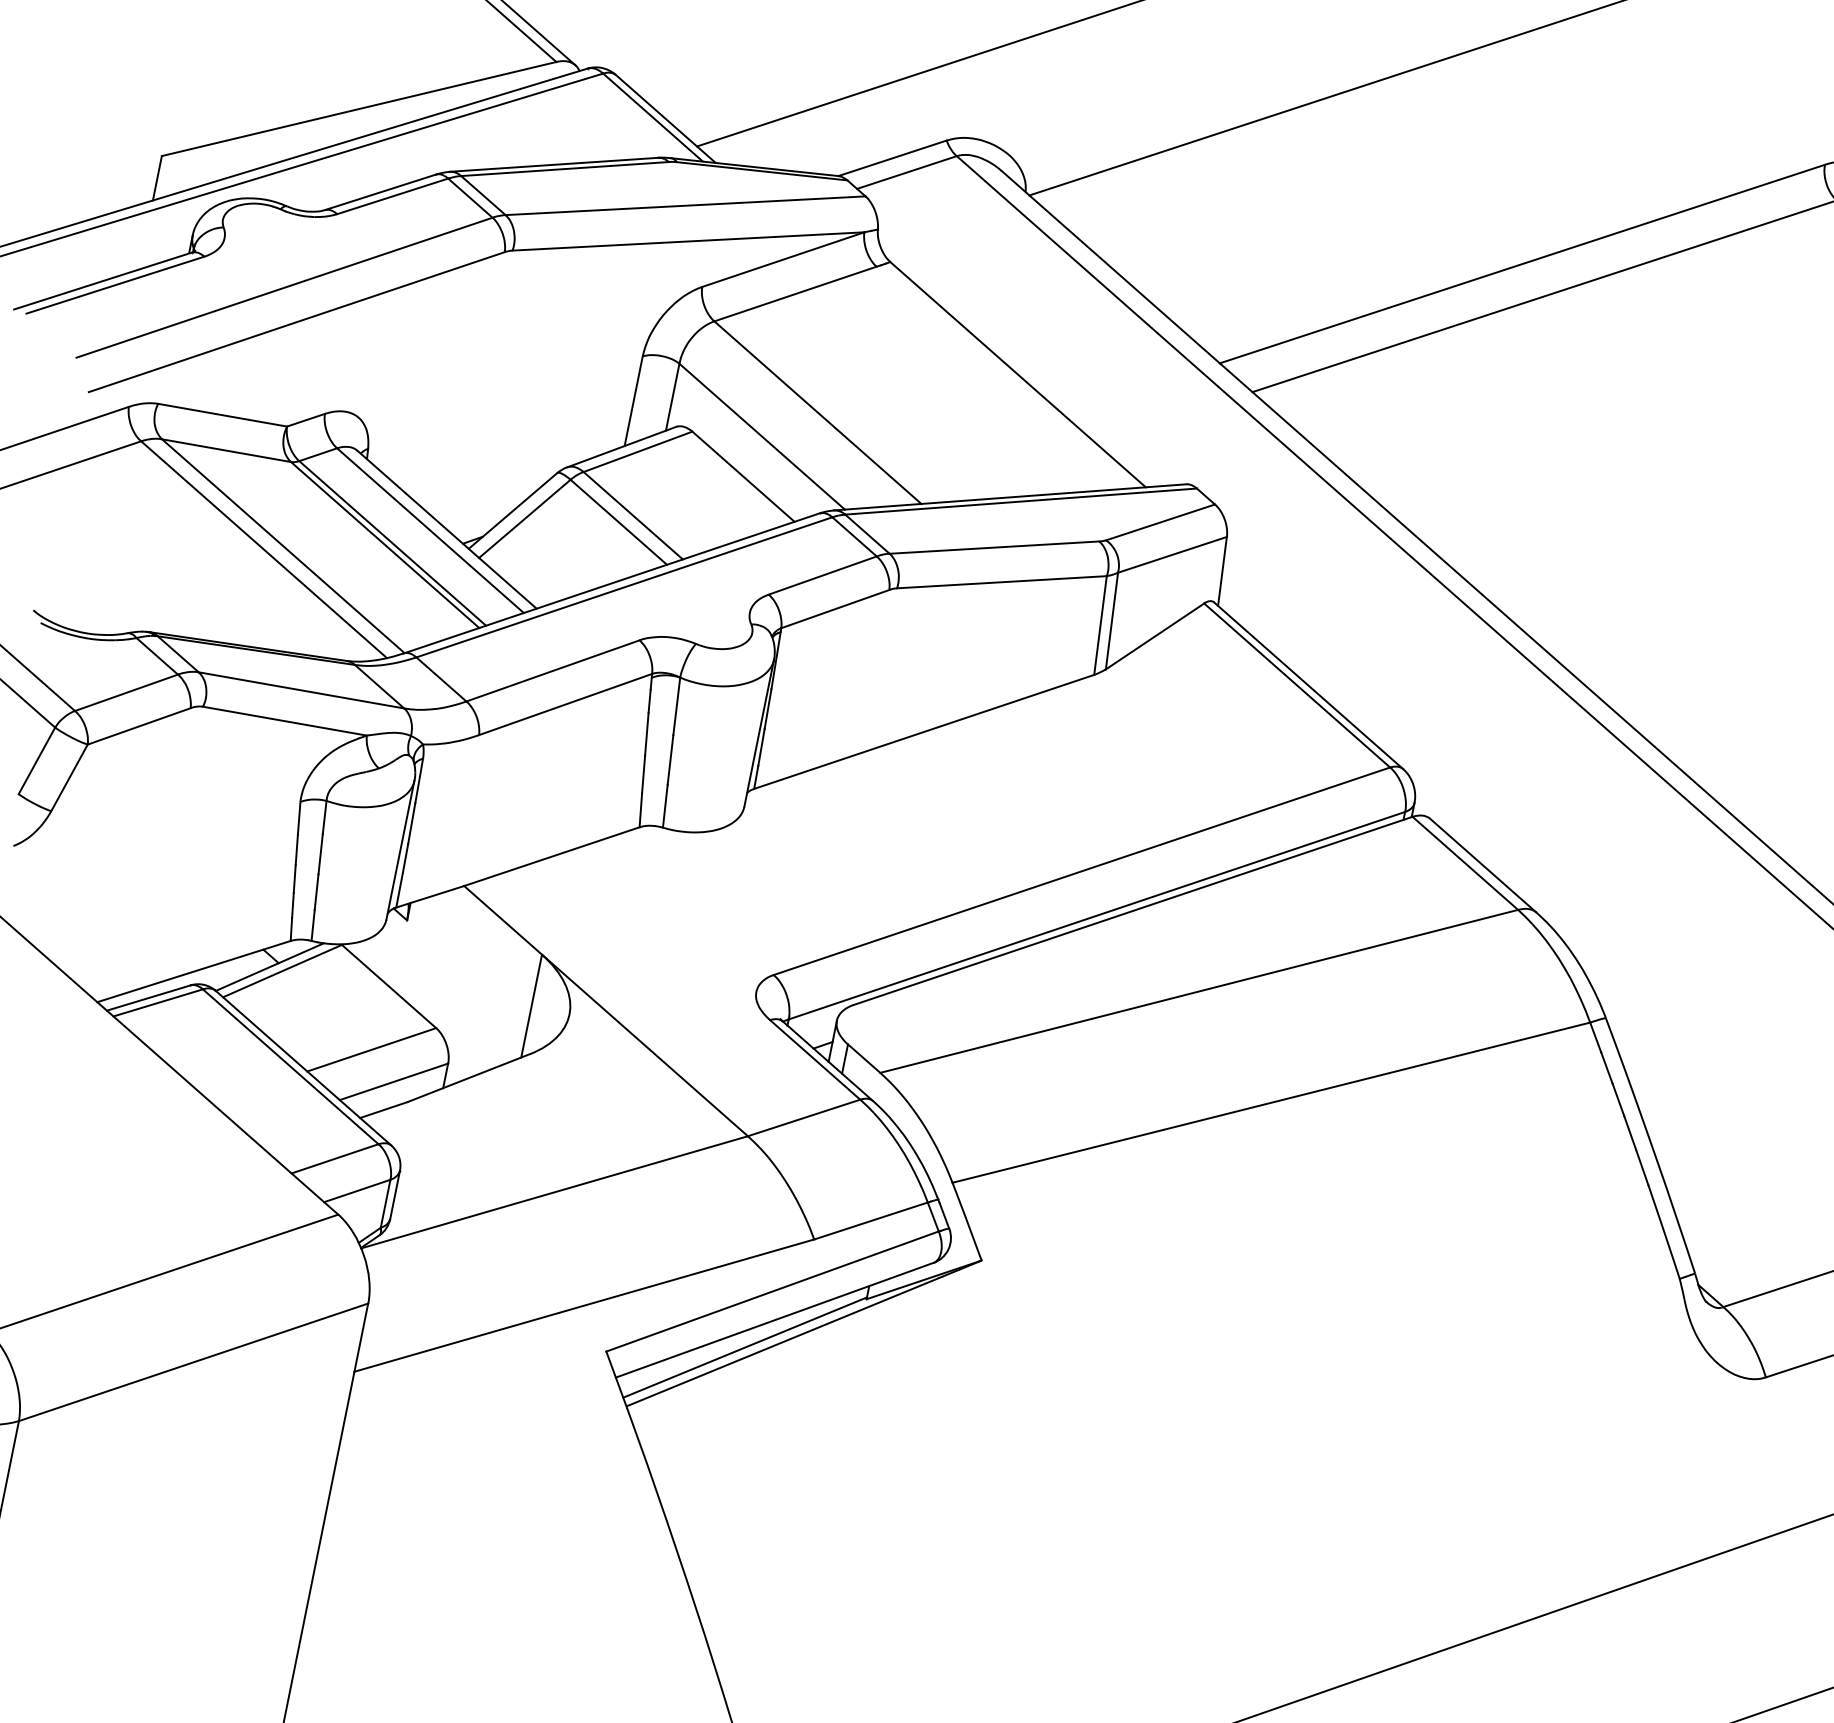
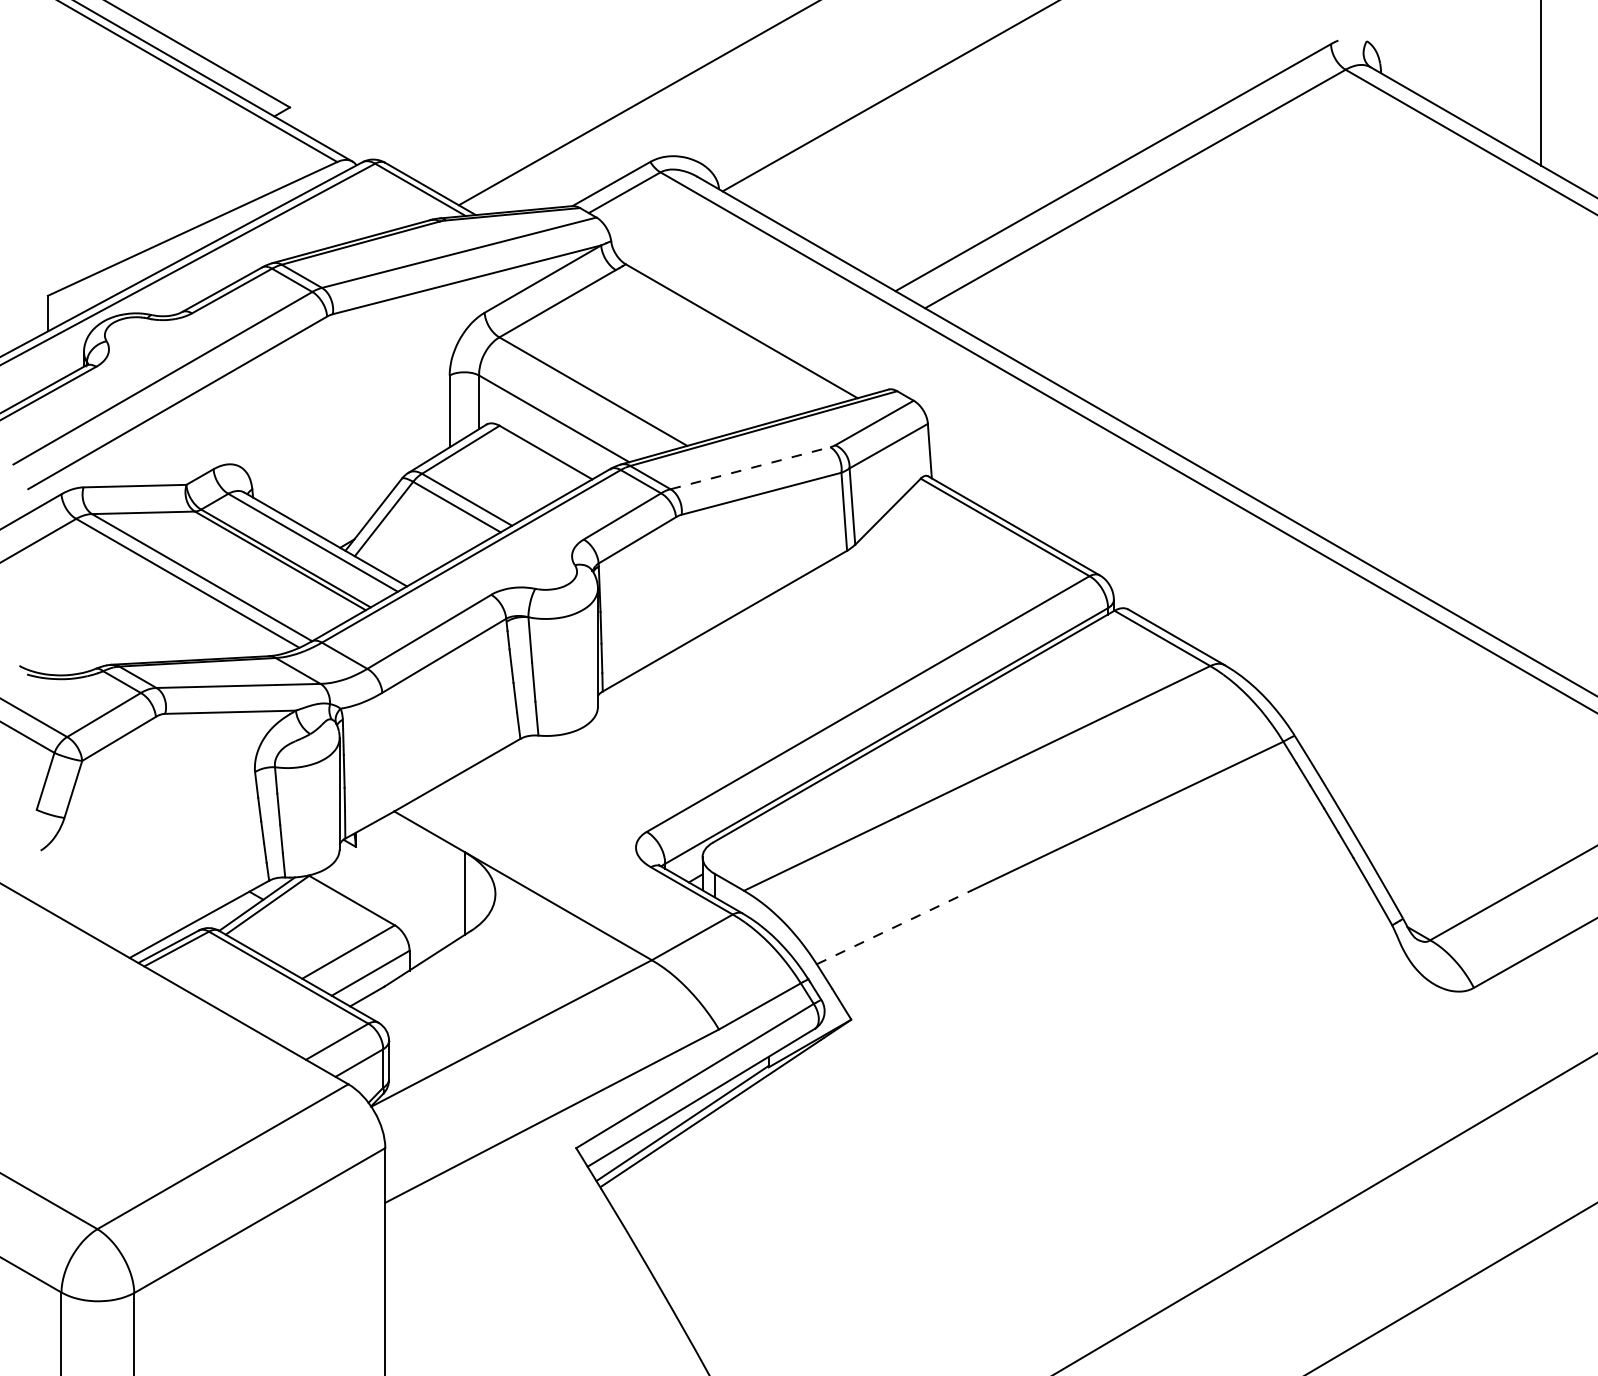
line: (994, 547) -> (750, 468), solid -> dashed
line: (1058, 1156) -> (894, 927), solid -> dashed

